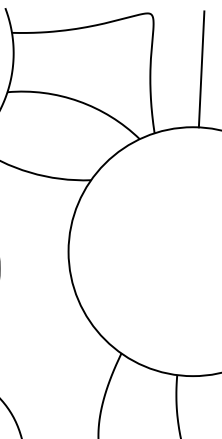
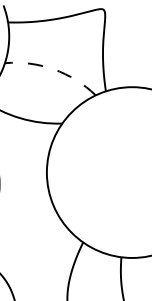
line: (202, 69) -> (138, 47), removed
arc: (78, 101) -> (53, 69), solid -> dashed

